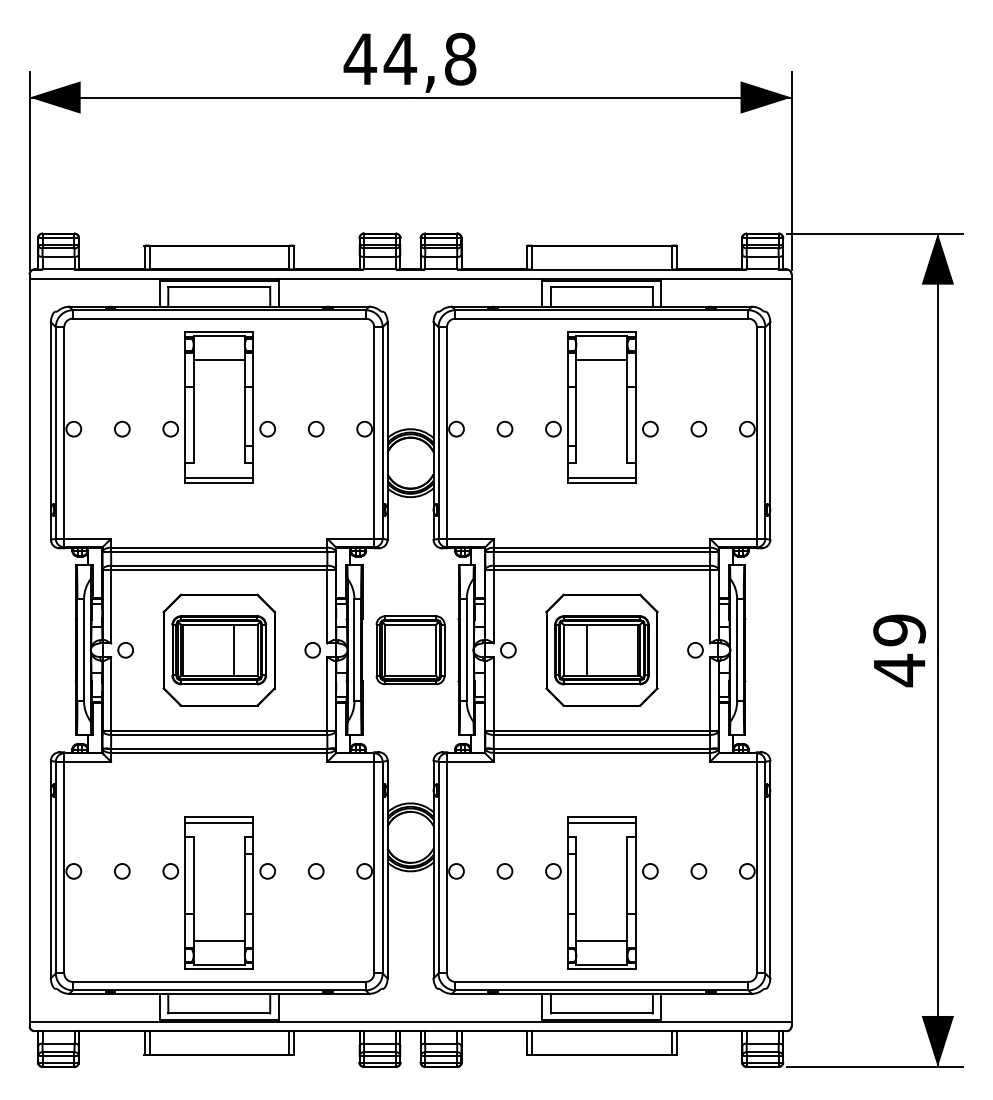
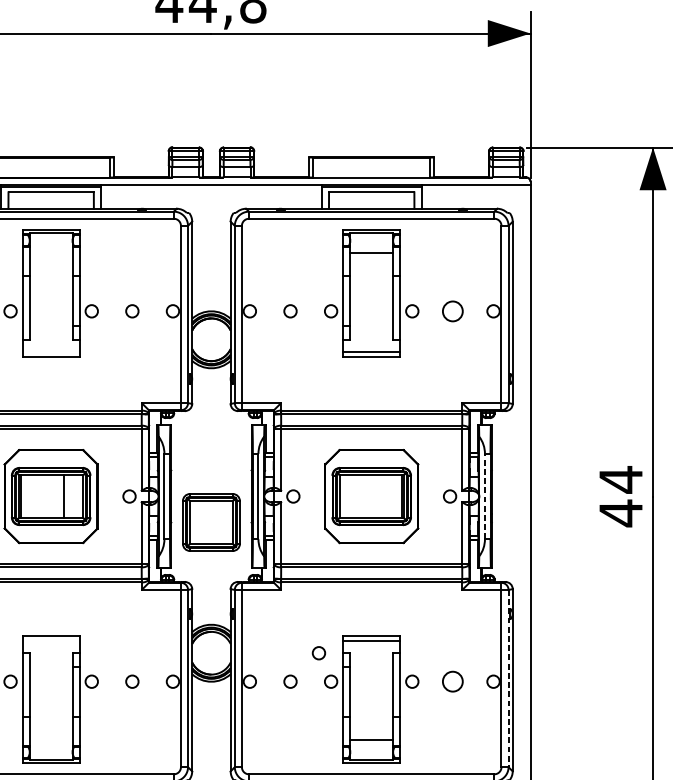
line: (218, 359) -> (50, 252), removed
circle: (698, 428) -> (452, 310), size x1.6
line: (219, 477) -> (51, 351), removed
text: (899, 630) -> (620, 479), 49 -> 44
line: (587, 649) -> (359, 495), removed
line: (737, 649) -> (485, 495), solid -> dashed
part: (410, 650) -> (211, 522), moved
line: (219, 823) -> (51, 641), removed
circle: (538, 837) -> (318, 653), added
line: (765, 867) -> (508, 678), solid -> dashed
circle: (698, 871) -> (452, 681), size x1.6
line: (218, 940) -> (50, 739), removed

